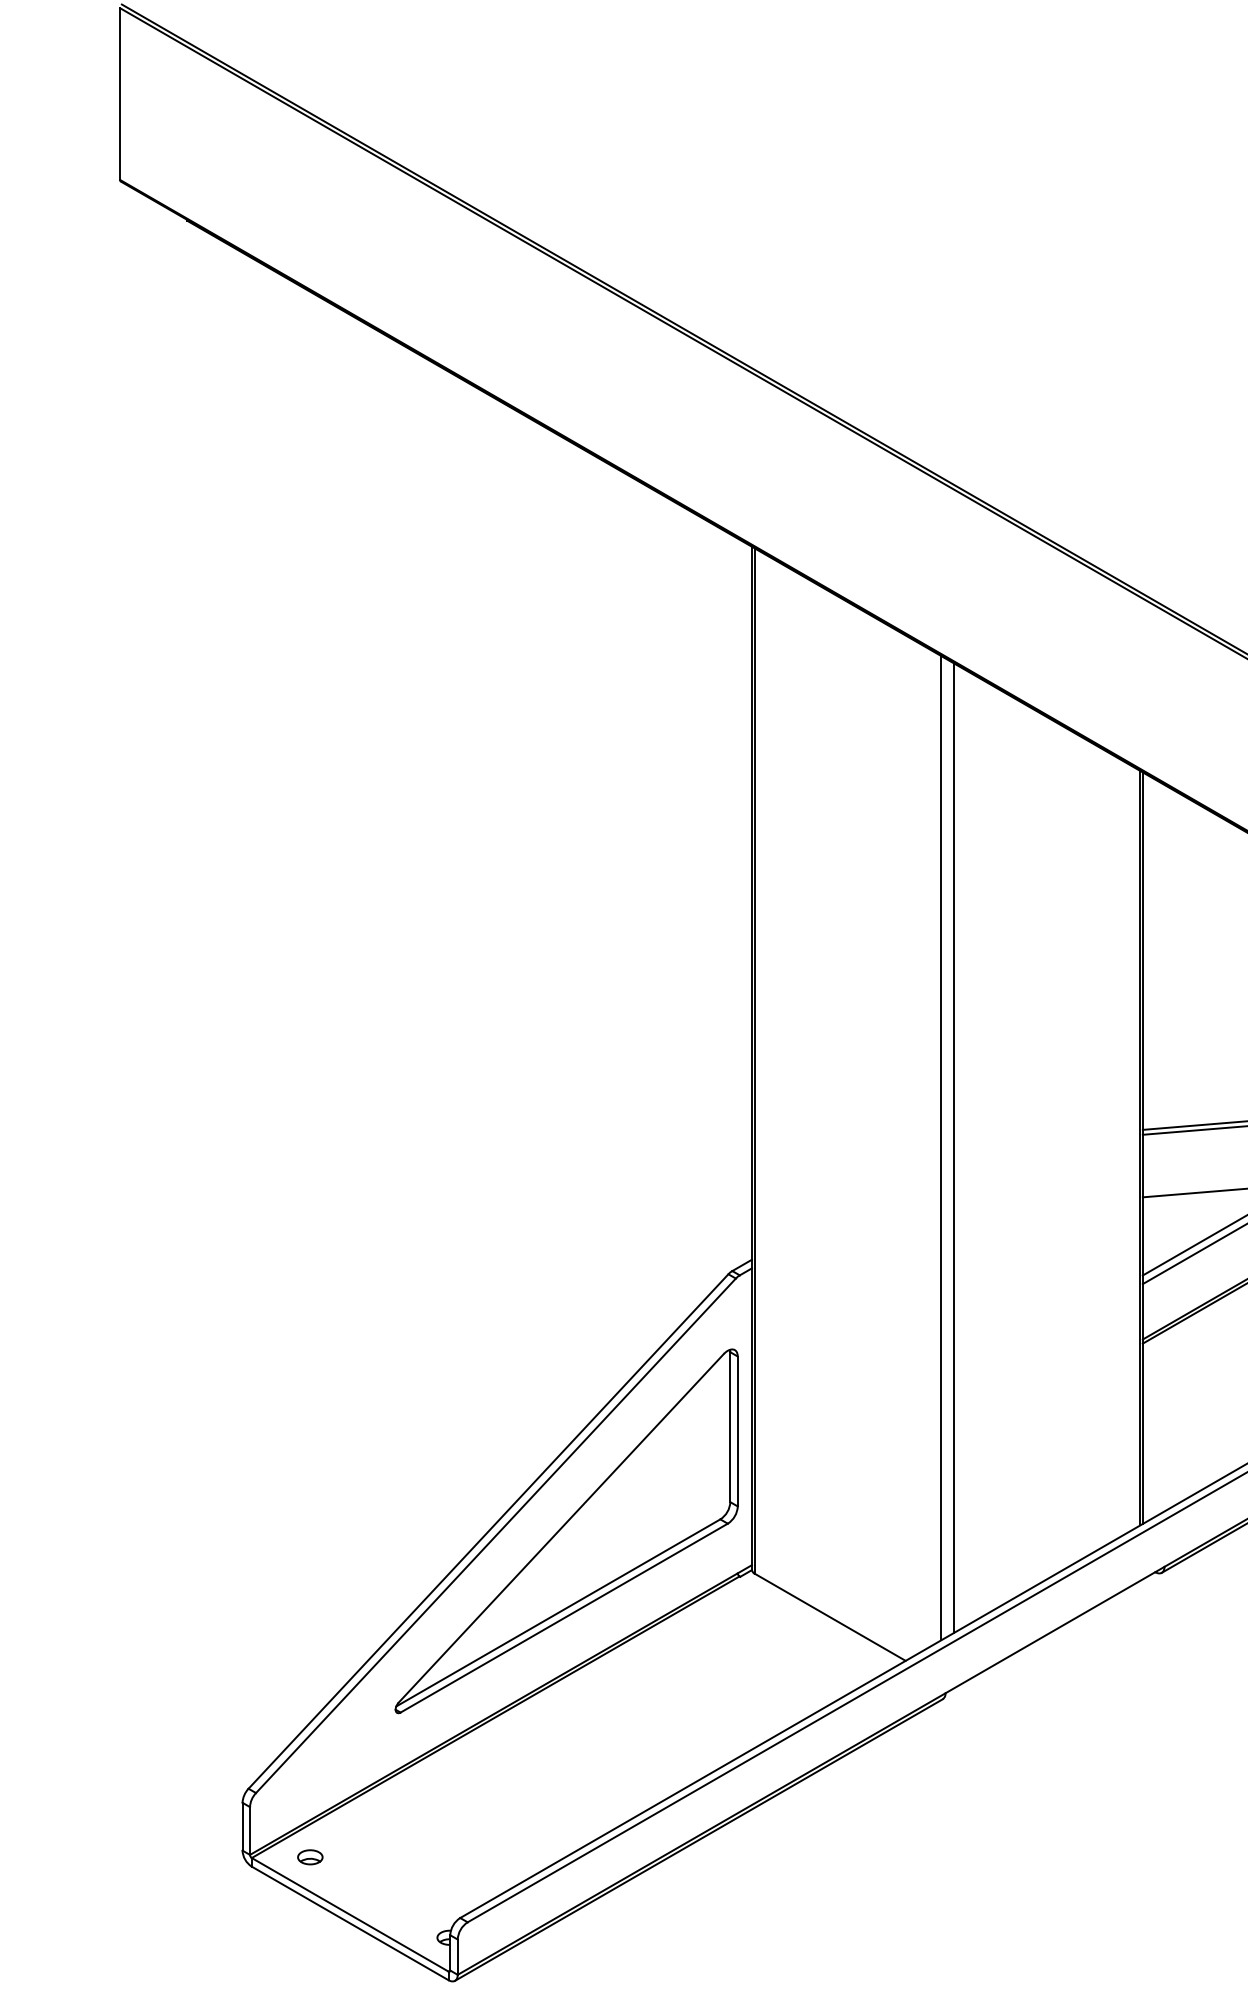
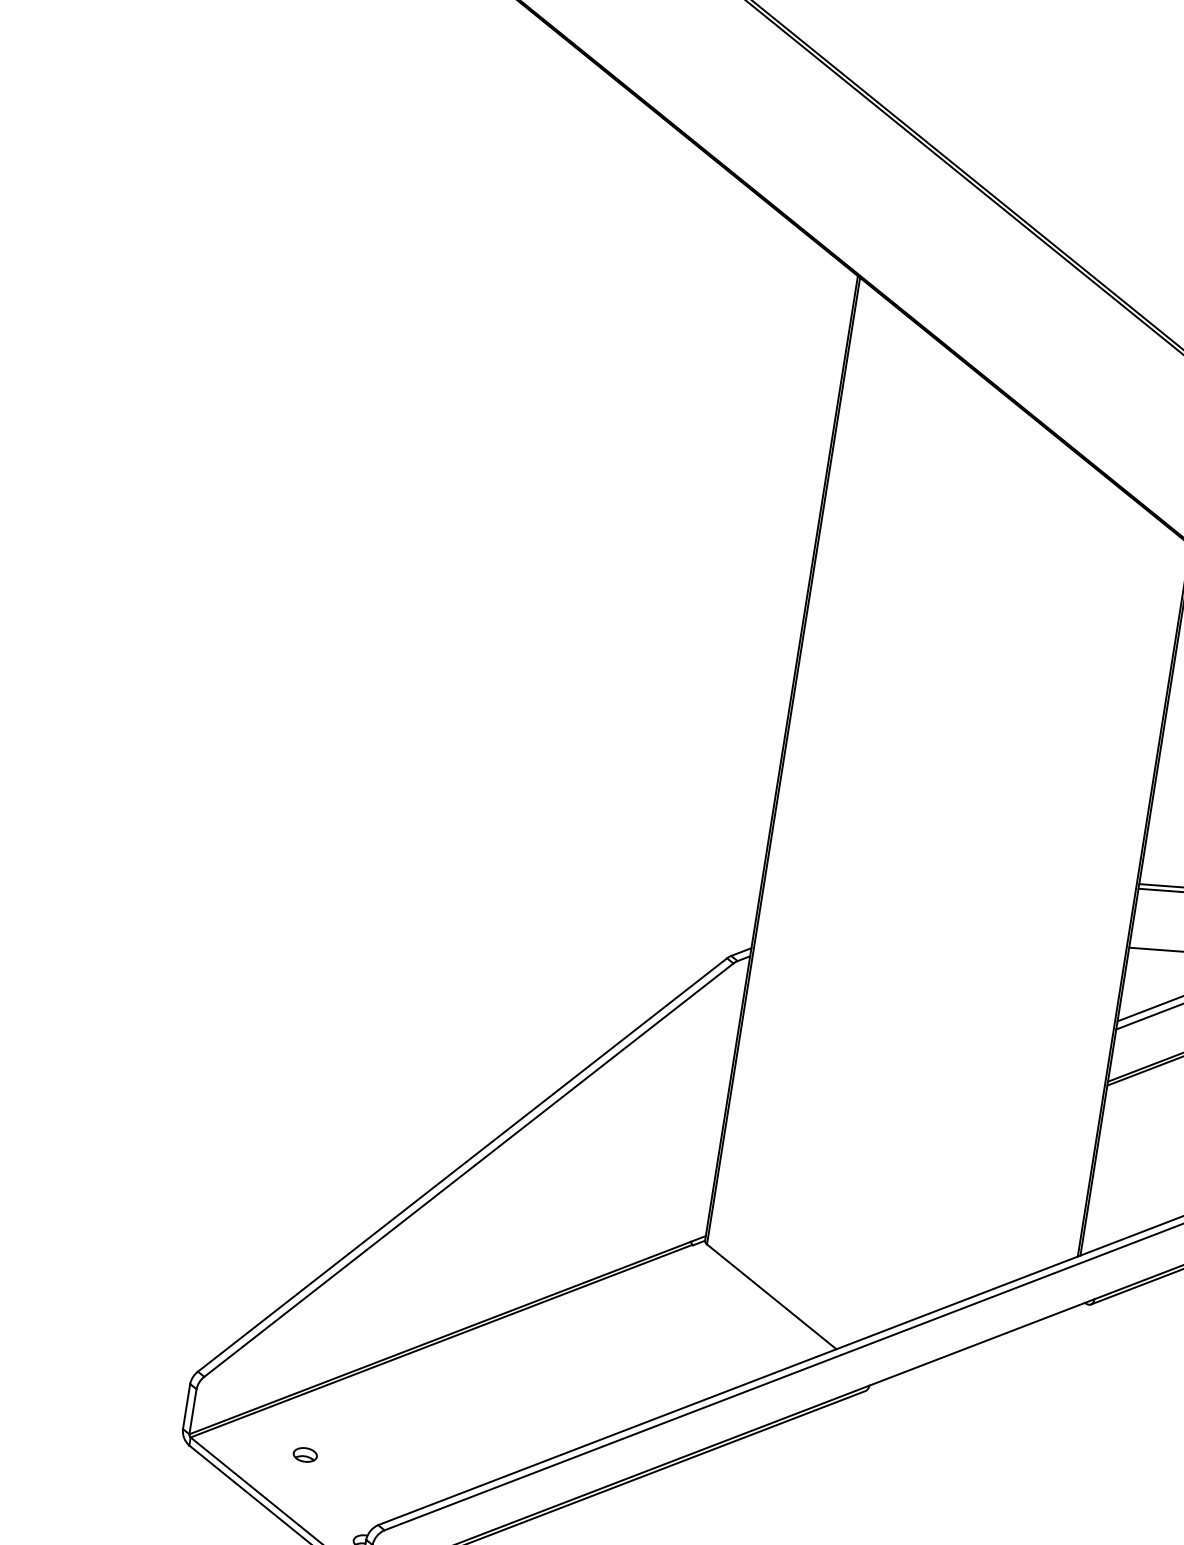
line: (941, 1148) -> (946, 871), removed
line: (953, 1148) -> (958, 873), removed
part: (566, 1531) -> (536, 1176), removed
part: (310, 1857) -> (305, 1455), moved

